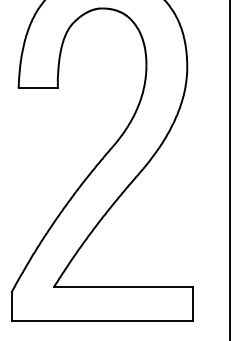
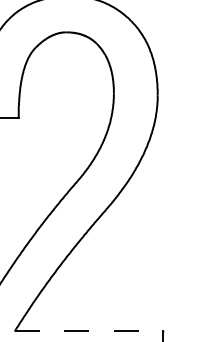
line: (123, 287) -> (89, 331), solid -> dashed

